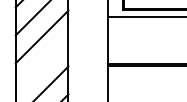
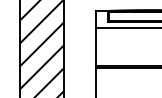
line: (41, 64) -> (41, 66), added

